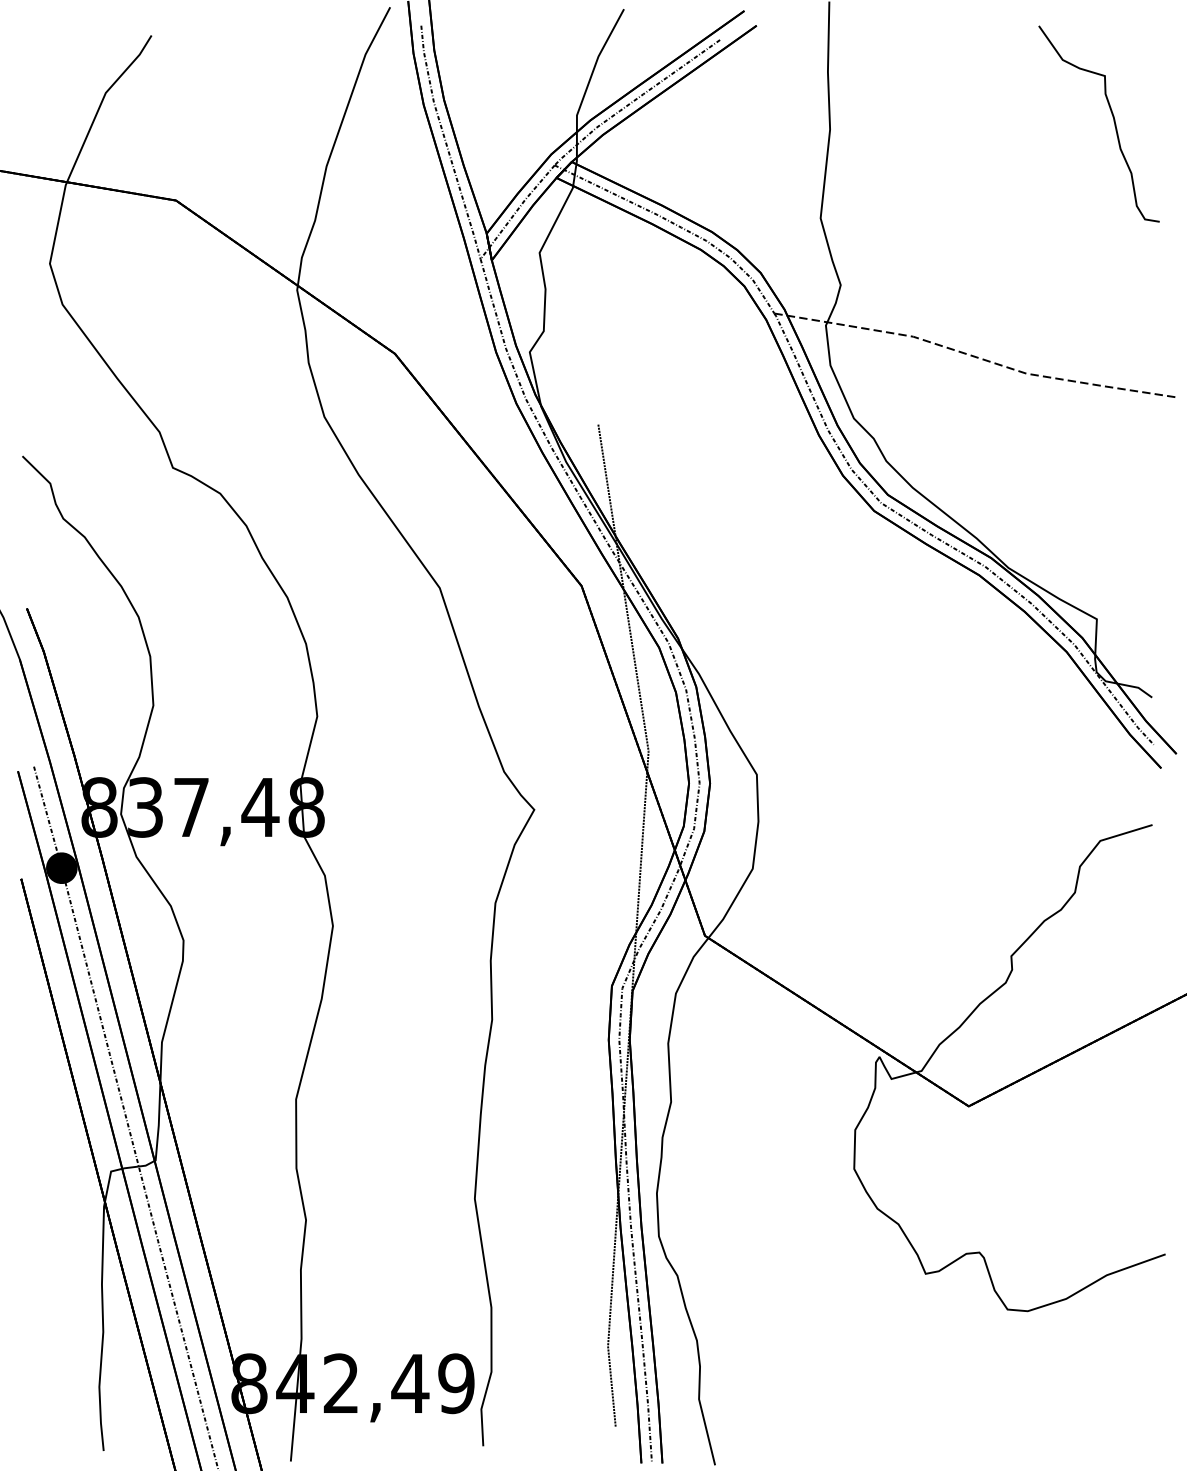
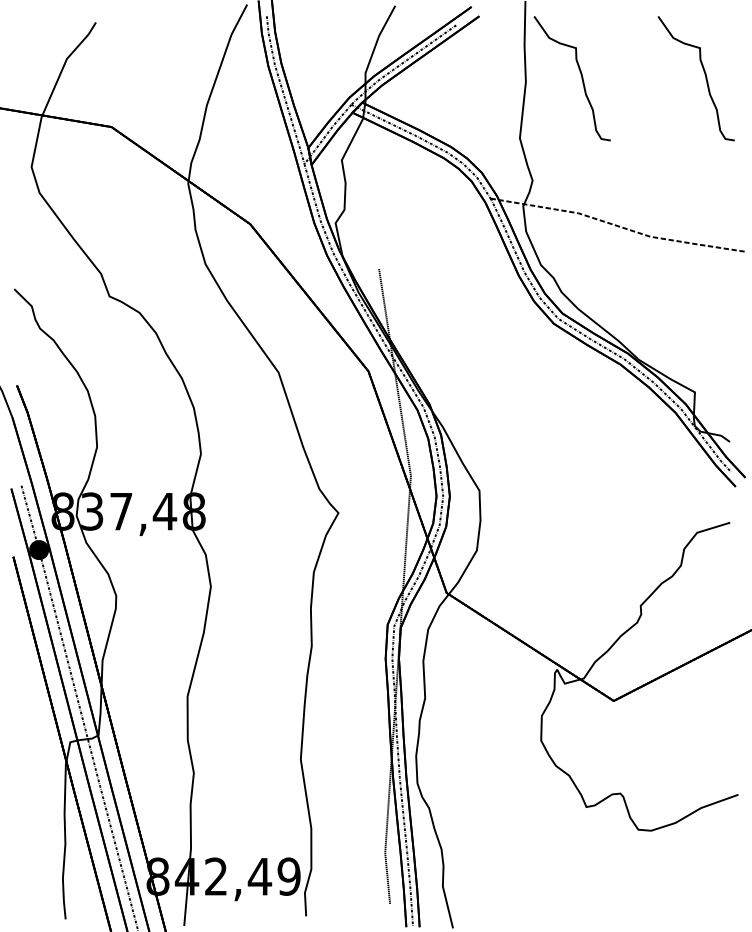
part: (916, 117) -> (580, 74), added

